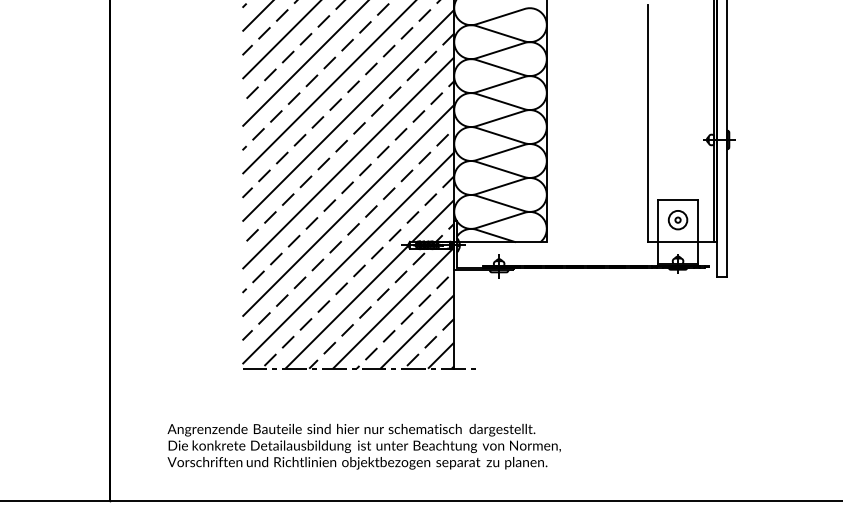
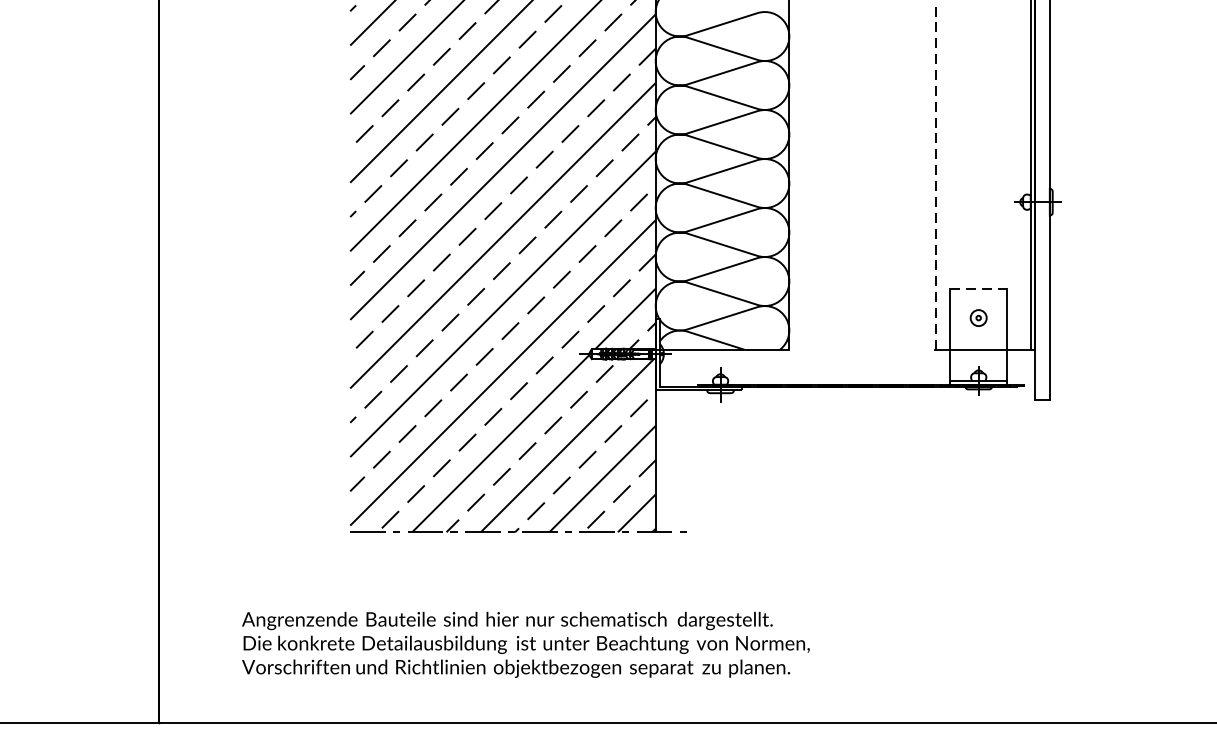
line: (648, 123) -> (936, 178), solid -> dashed
line: (678, 200) -> (979, 289), solid -> dashed
part: (677, 220) -> (977, 318), size x0.6

